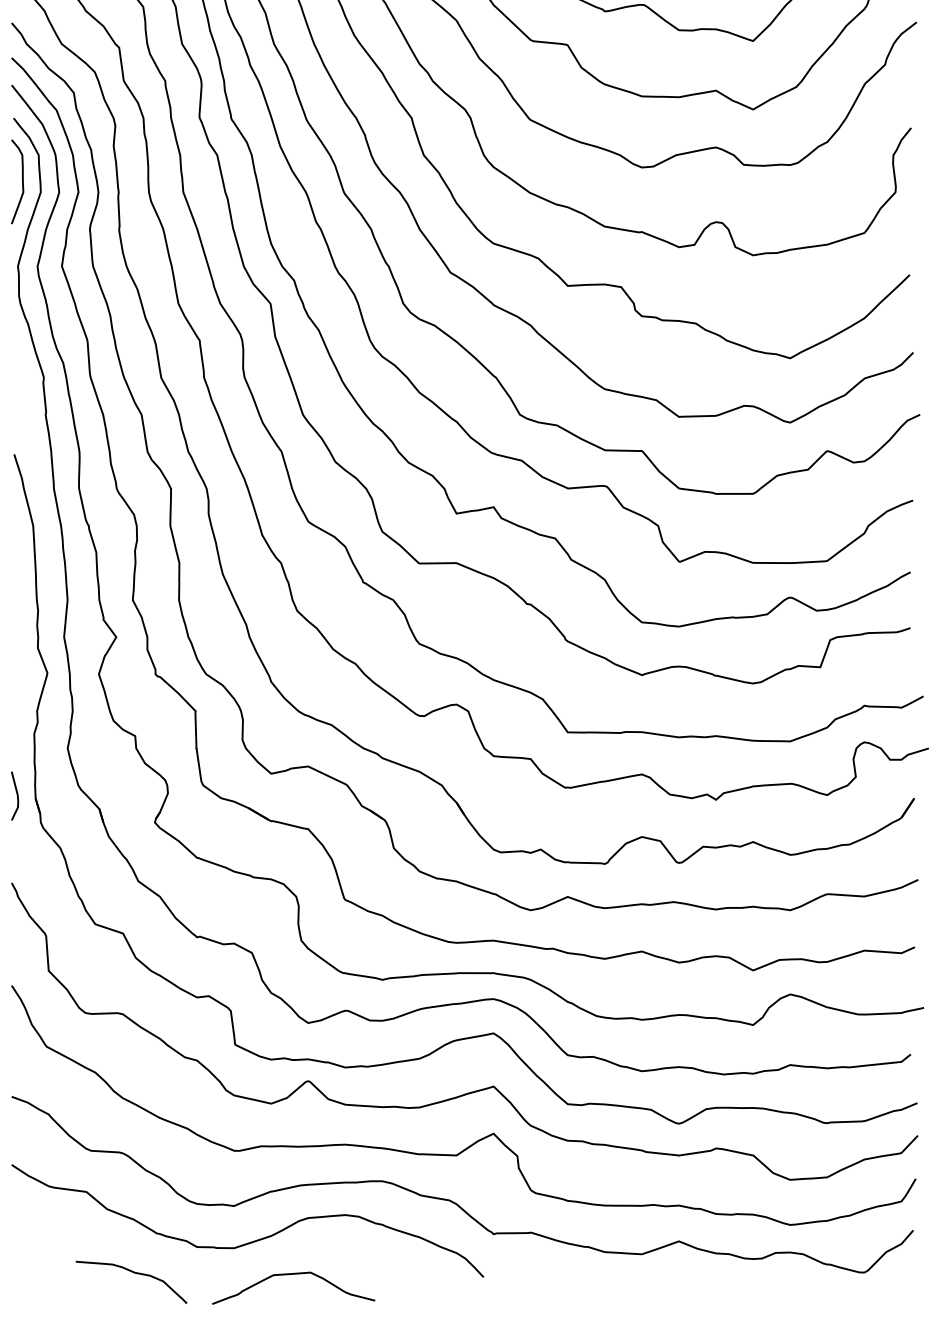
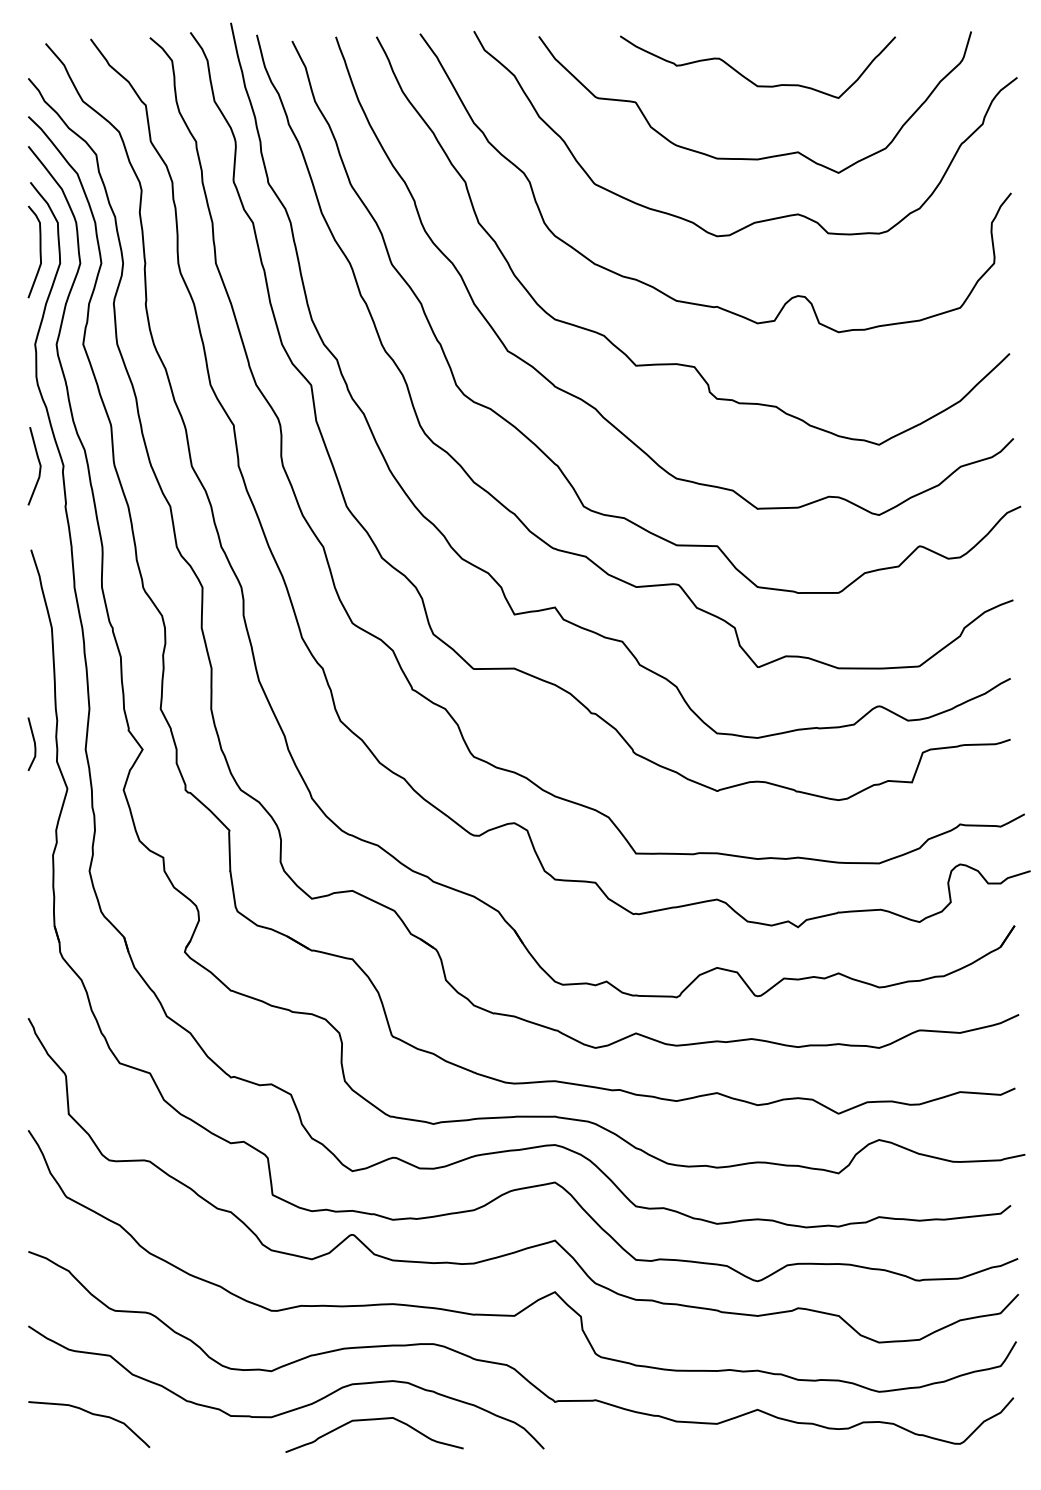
line: (21, 378) -> (39, 466), added
line: (16, 794) -> (33, 742), moved
curve: (135, 1274) -> (93, 1415), moved
curve: (293, 1274) -> (374, 1420), moved

